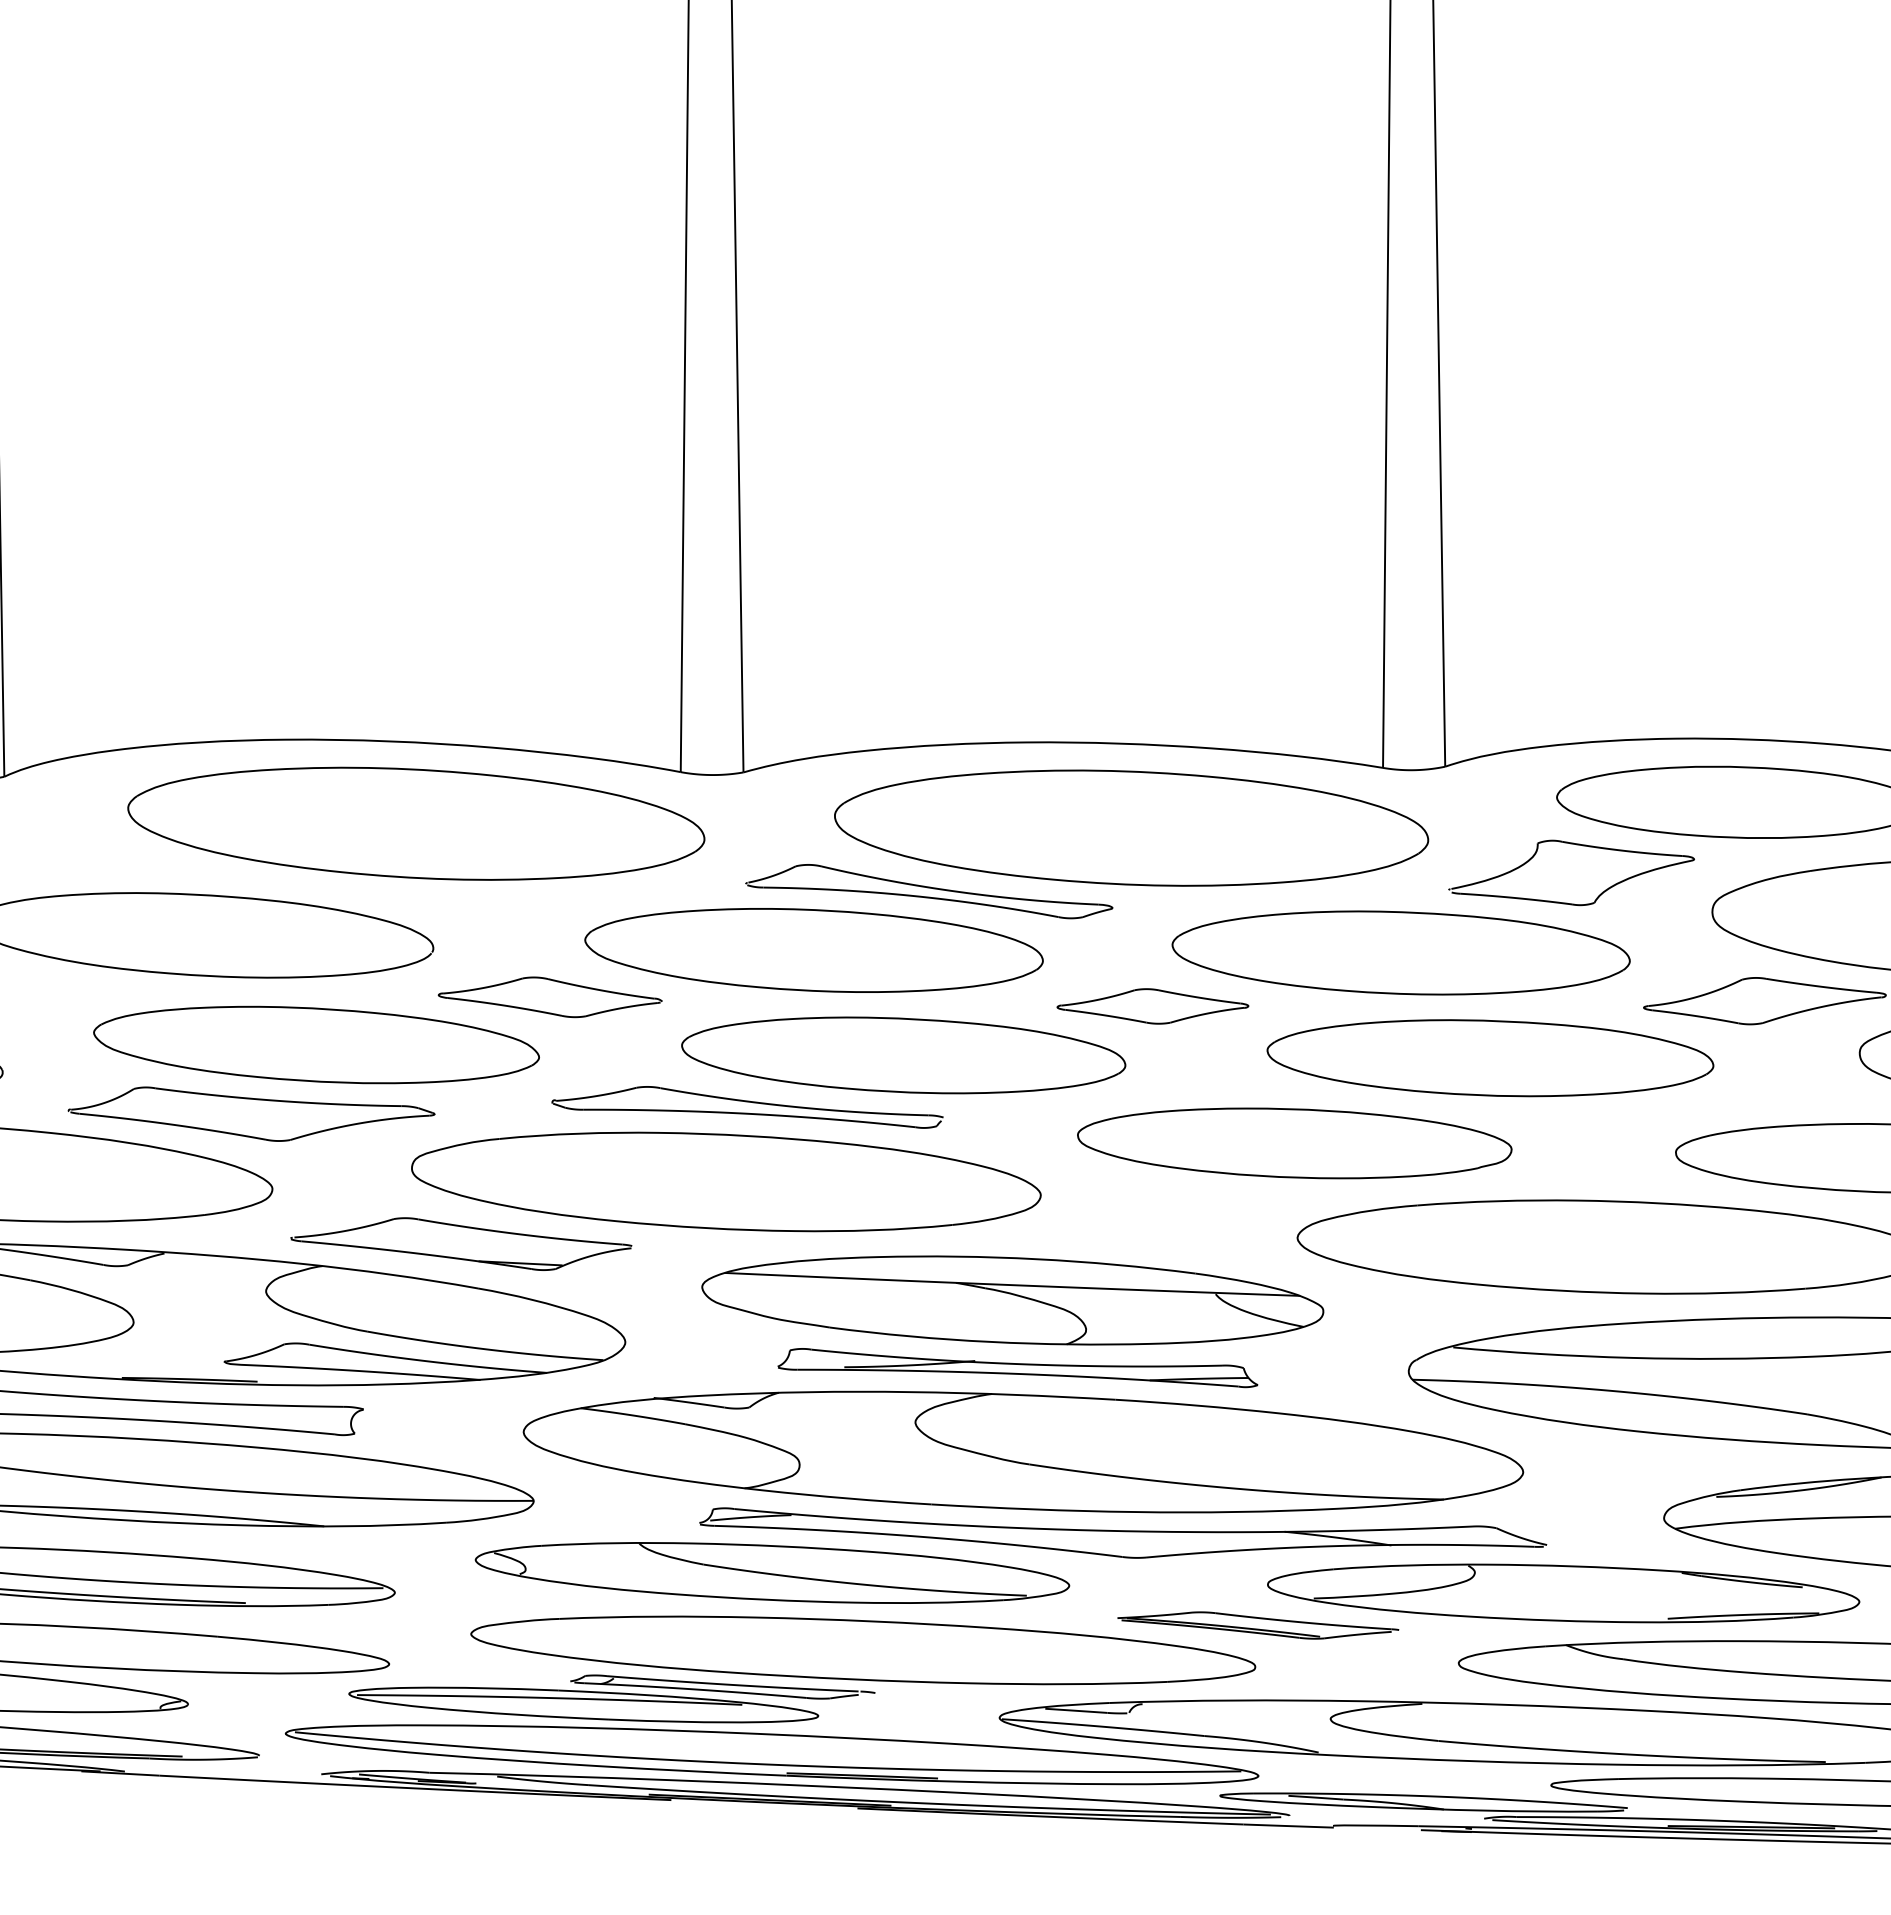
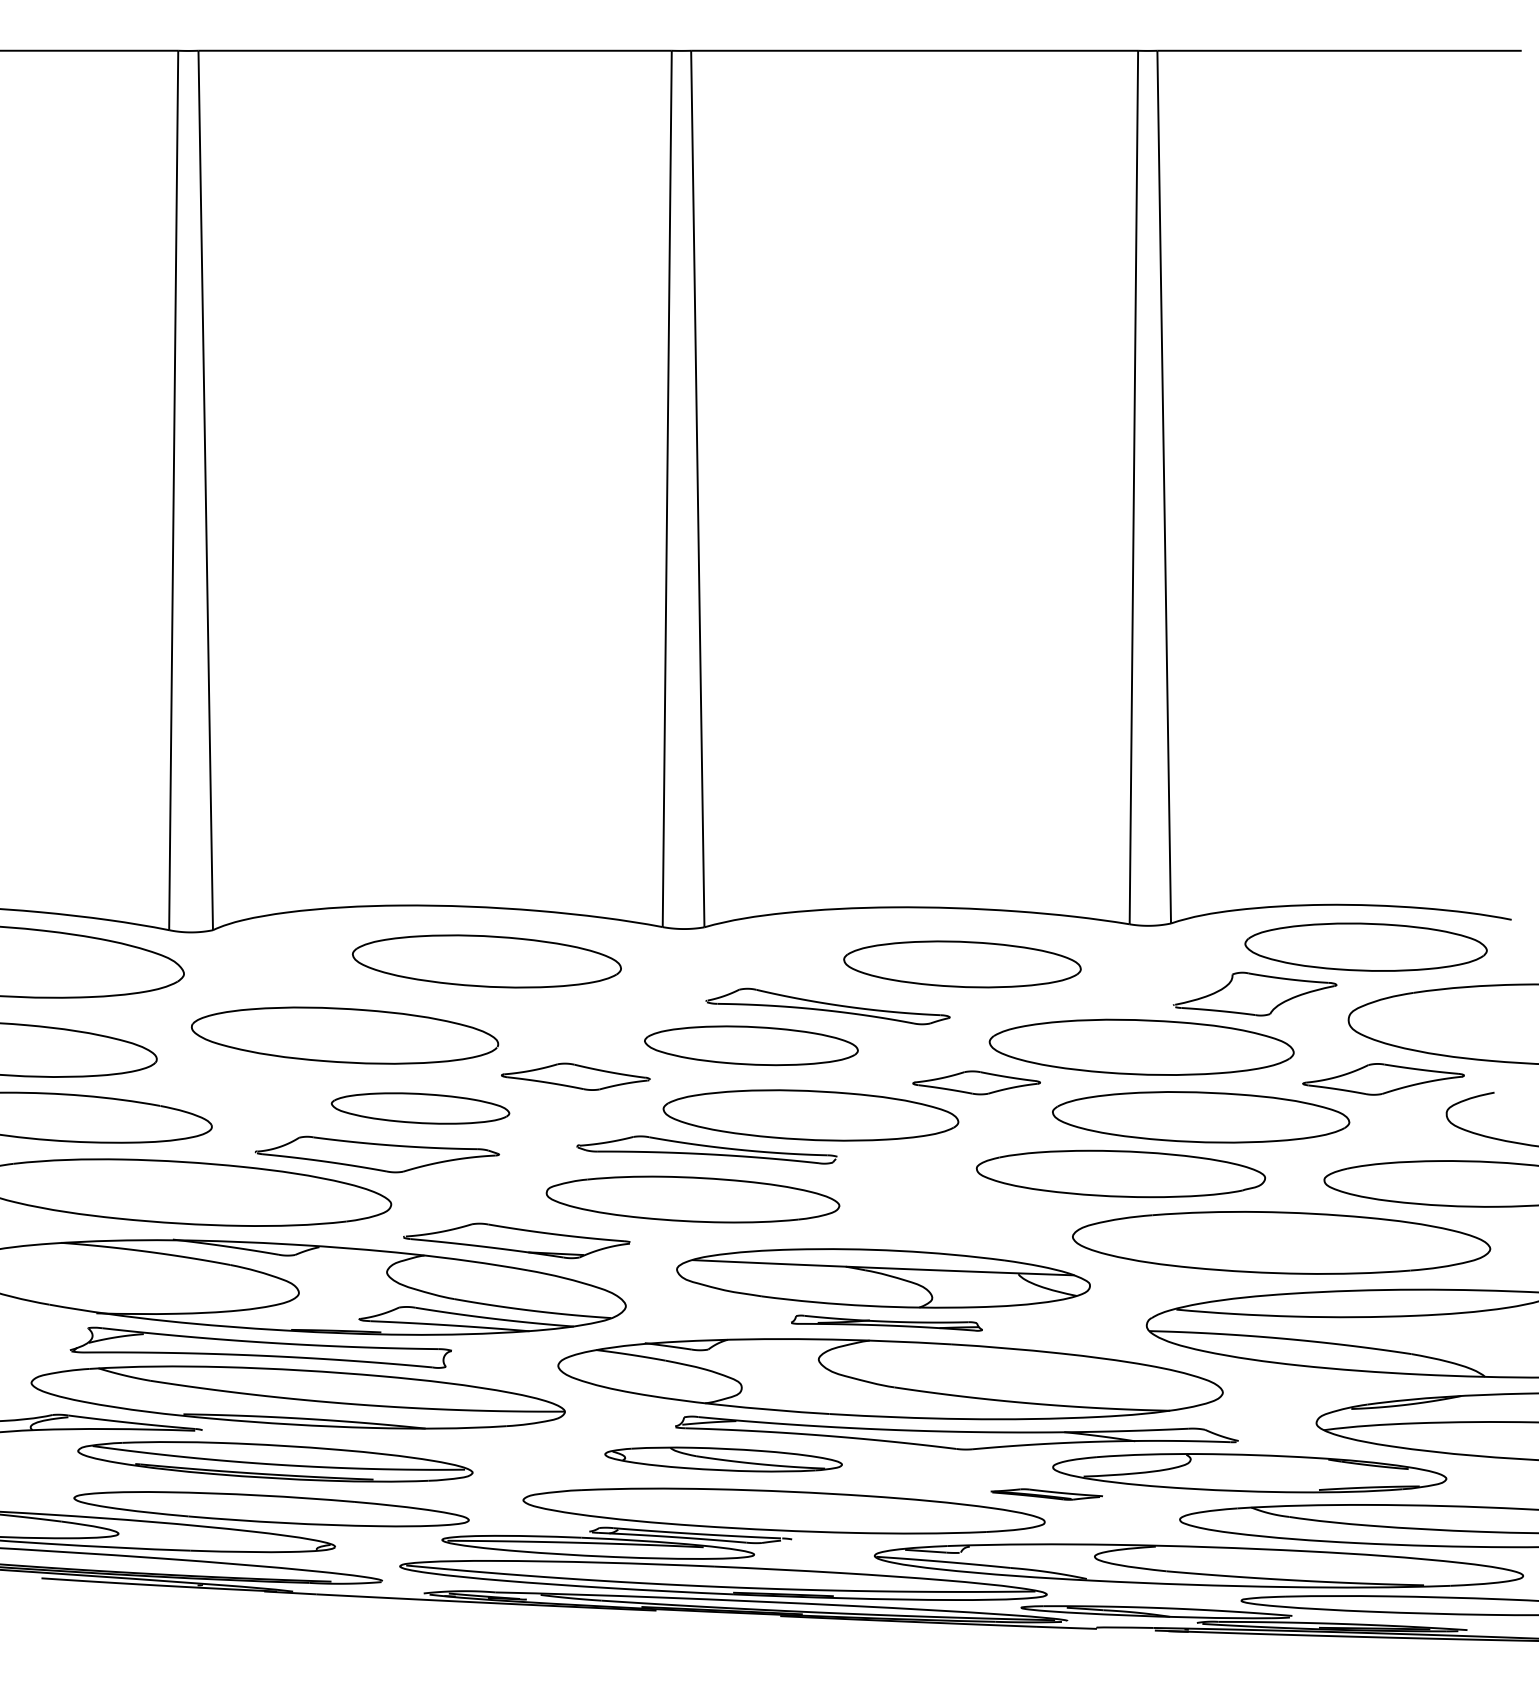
part: (415, 823) -> (486, 961), size x0.7
part: (1131, 828) -> (962, 964), size x0.6
part: (814, 950) -> (751, 1045), size x0.7
part: (316, 1044) -> (420, 1108), size x0.6
part: (1294, 1142) -> (1120, 1173), moved
part: (725, 1181) -> (692, 1199), size x0.7
part: (1017, 1366) -> (886, 1322), size x0.6
part: (772, 1572) -> (723, 1459), size x0.6
part: (1257, 1625) -> (1046, 1494), size x0.6

